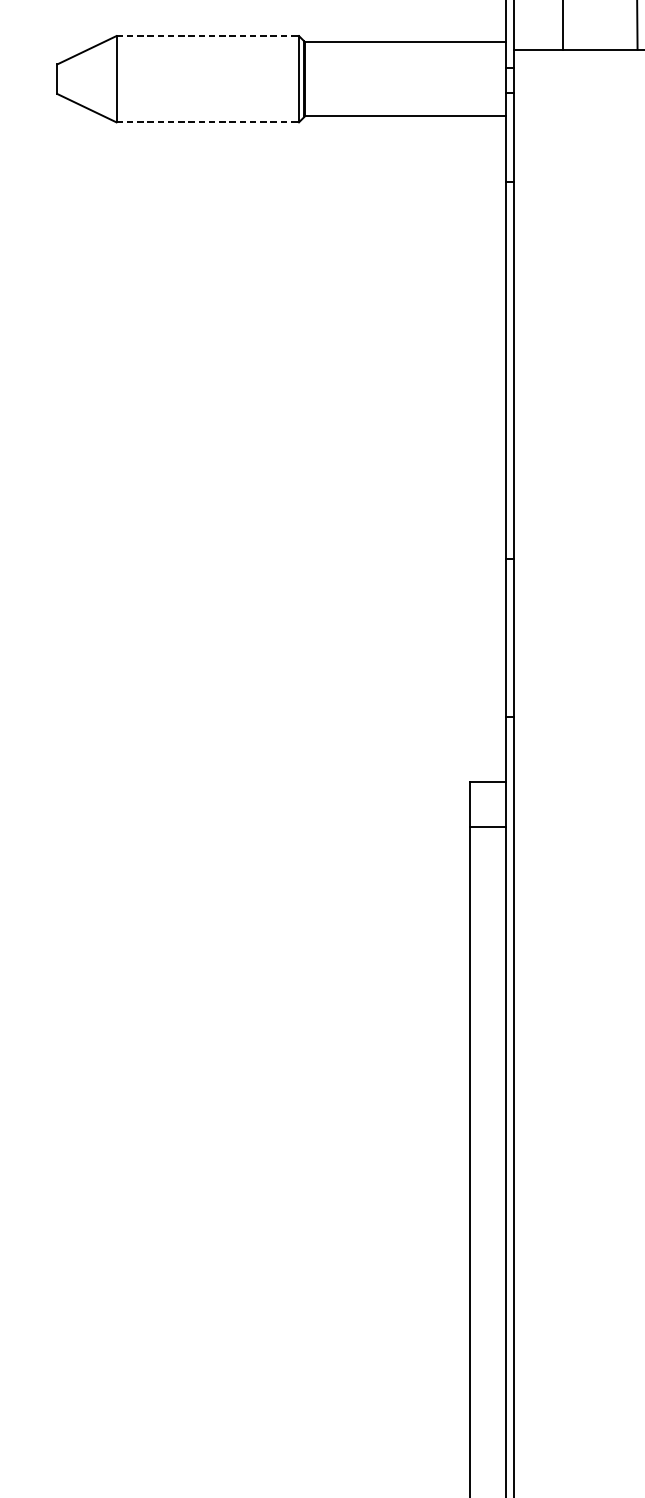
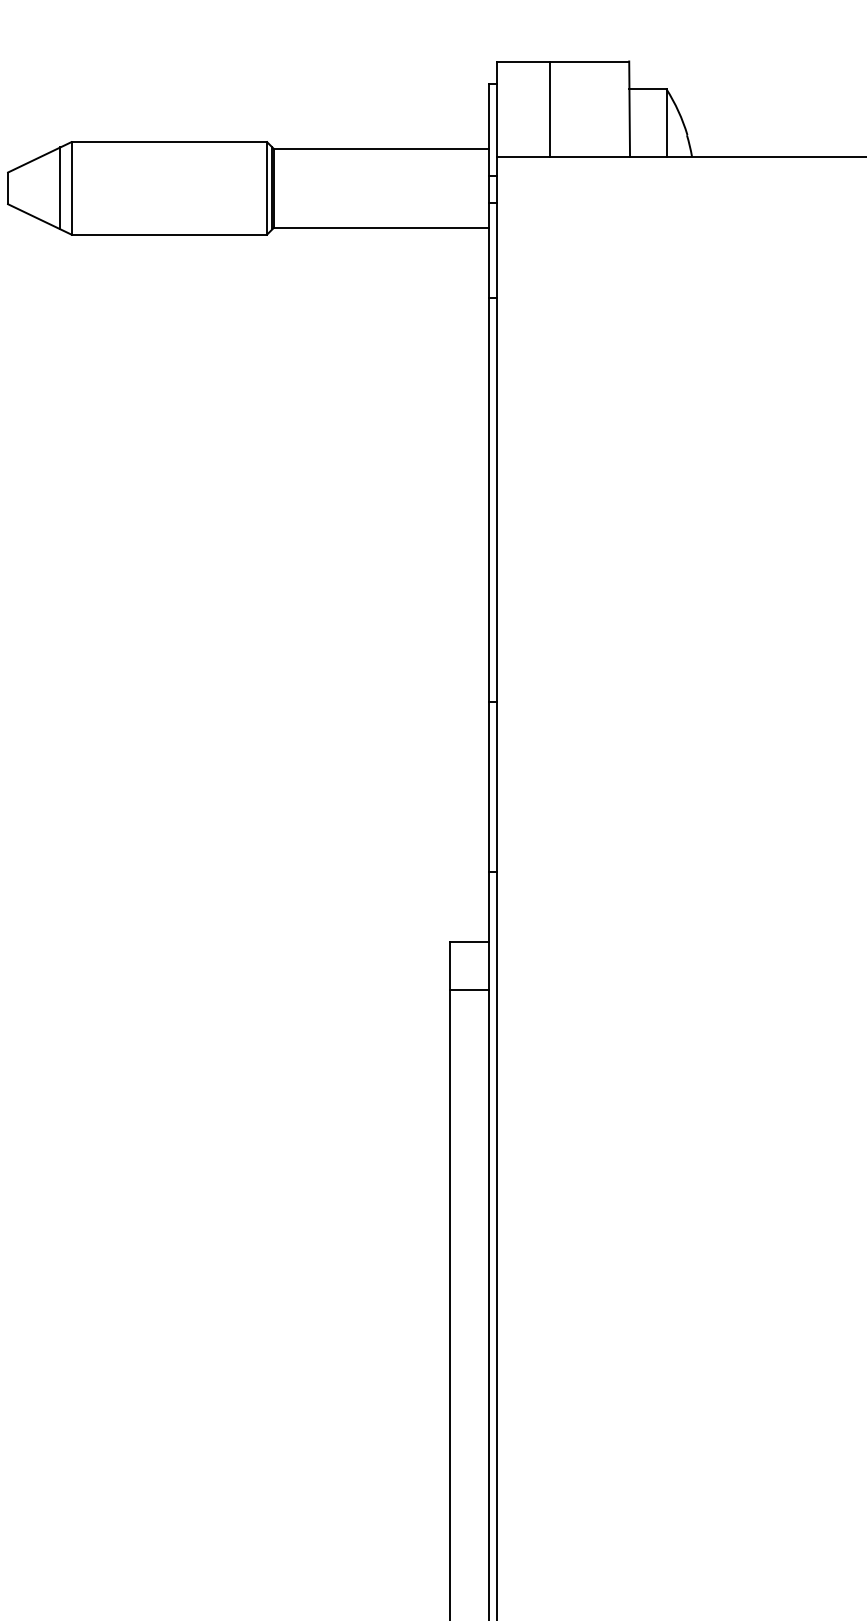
line: (207, 36) -> (169, 142), dashed -> solid
line: (106, 79) -> (60, 188), added
line: (207, 122) -> (169, 234), dashed -> solid

